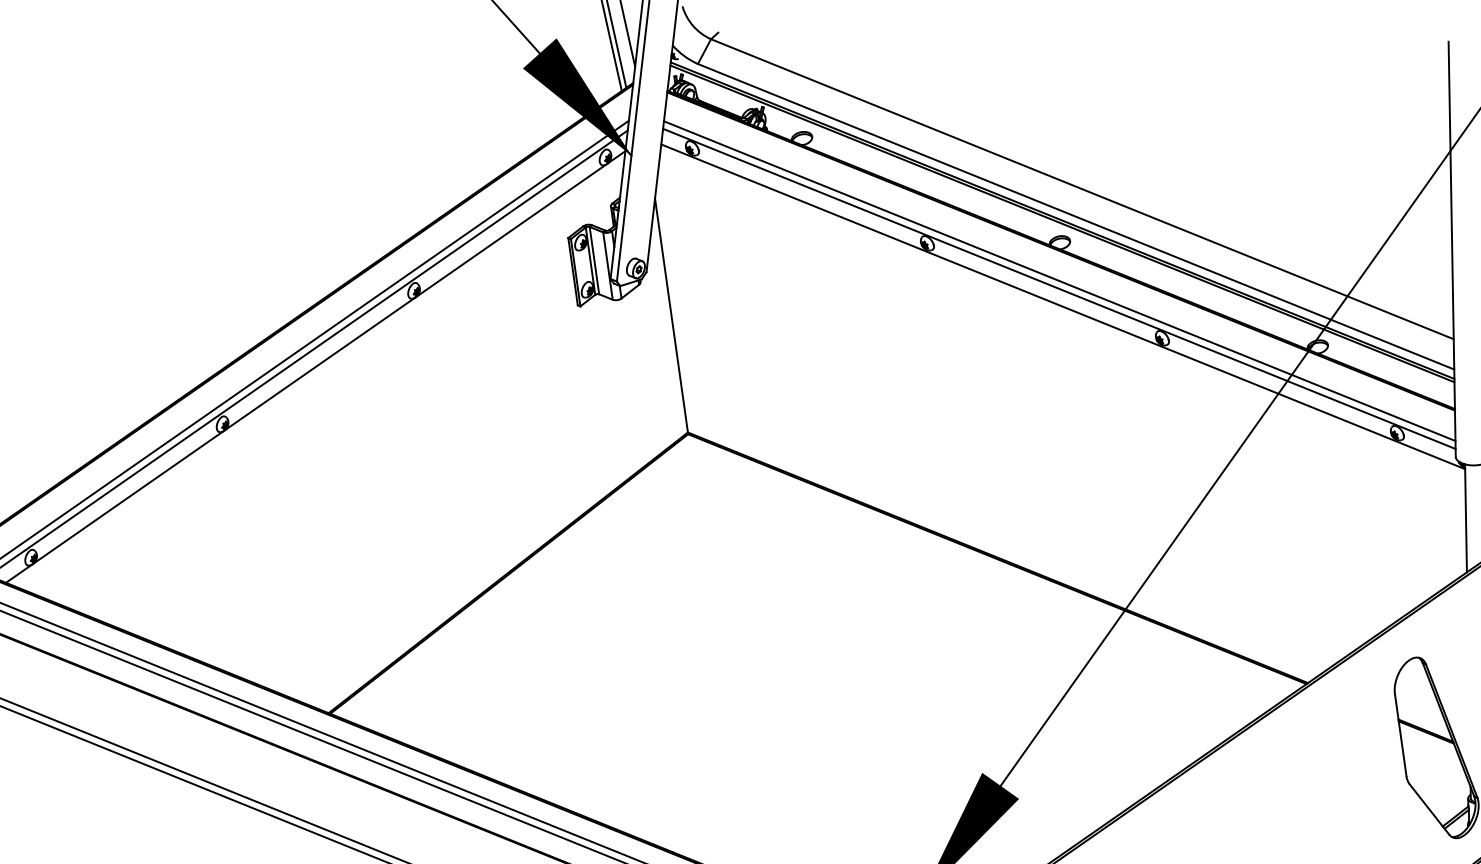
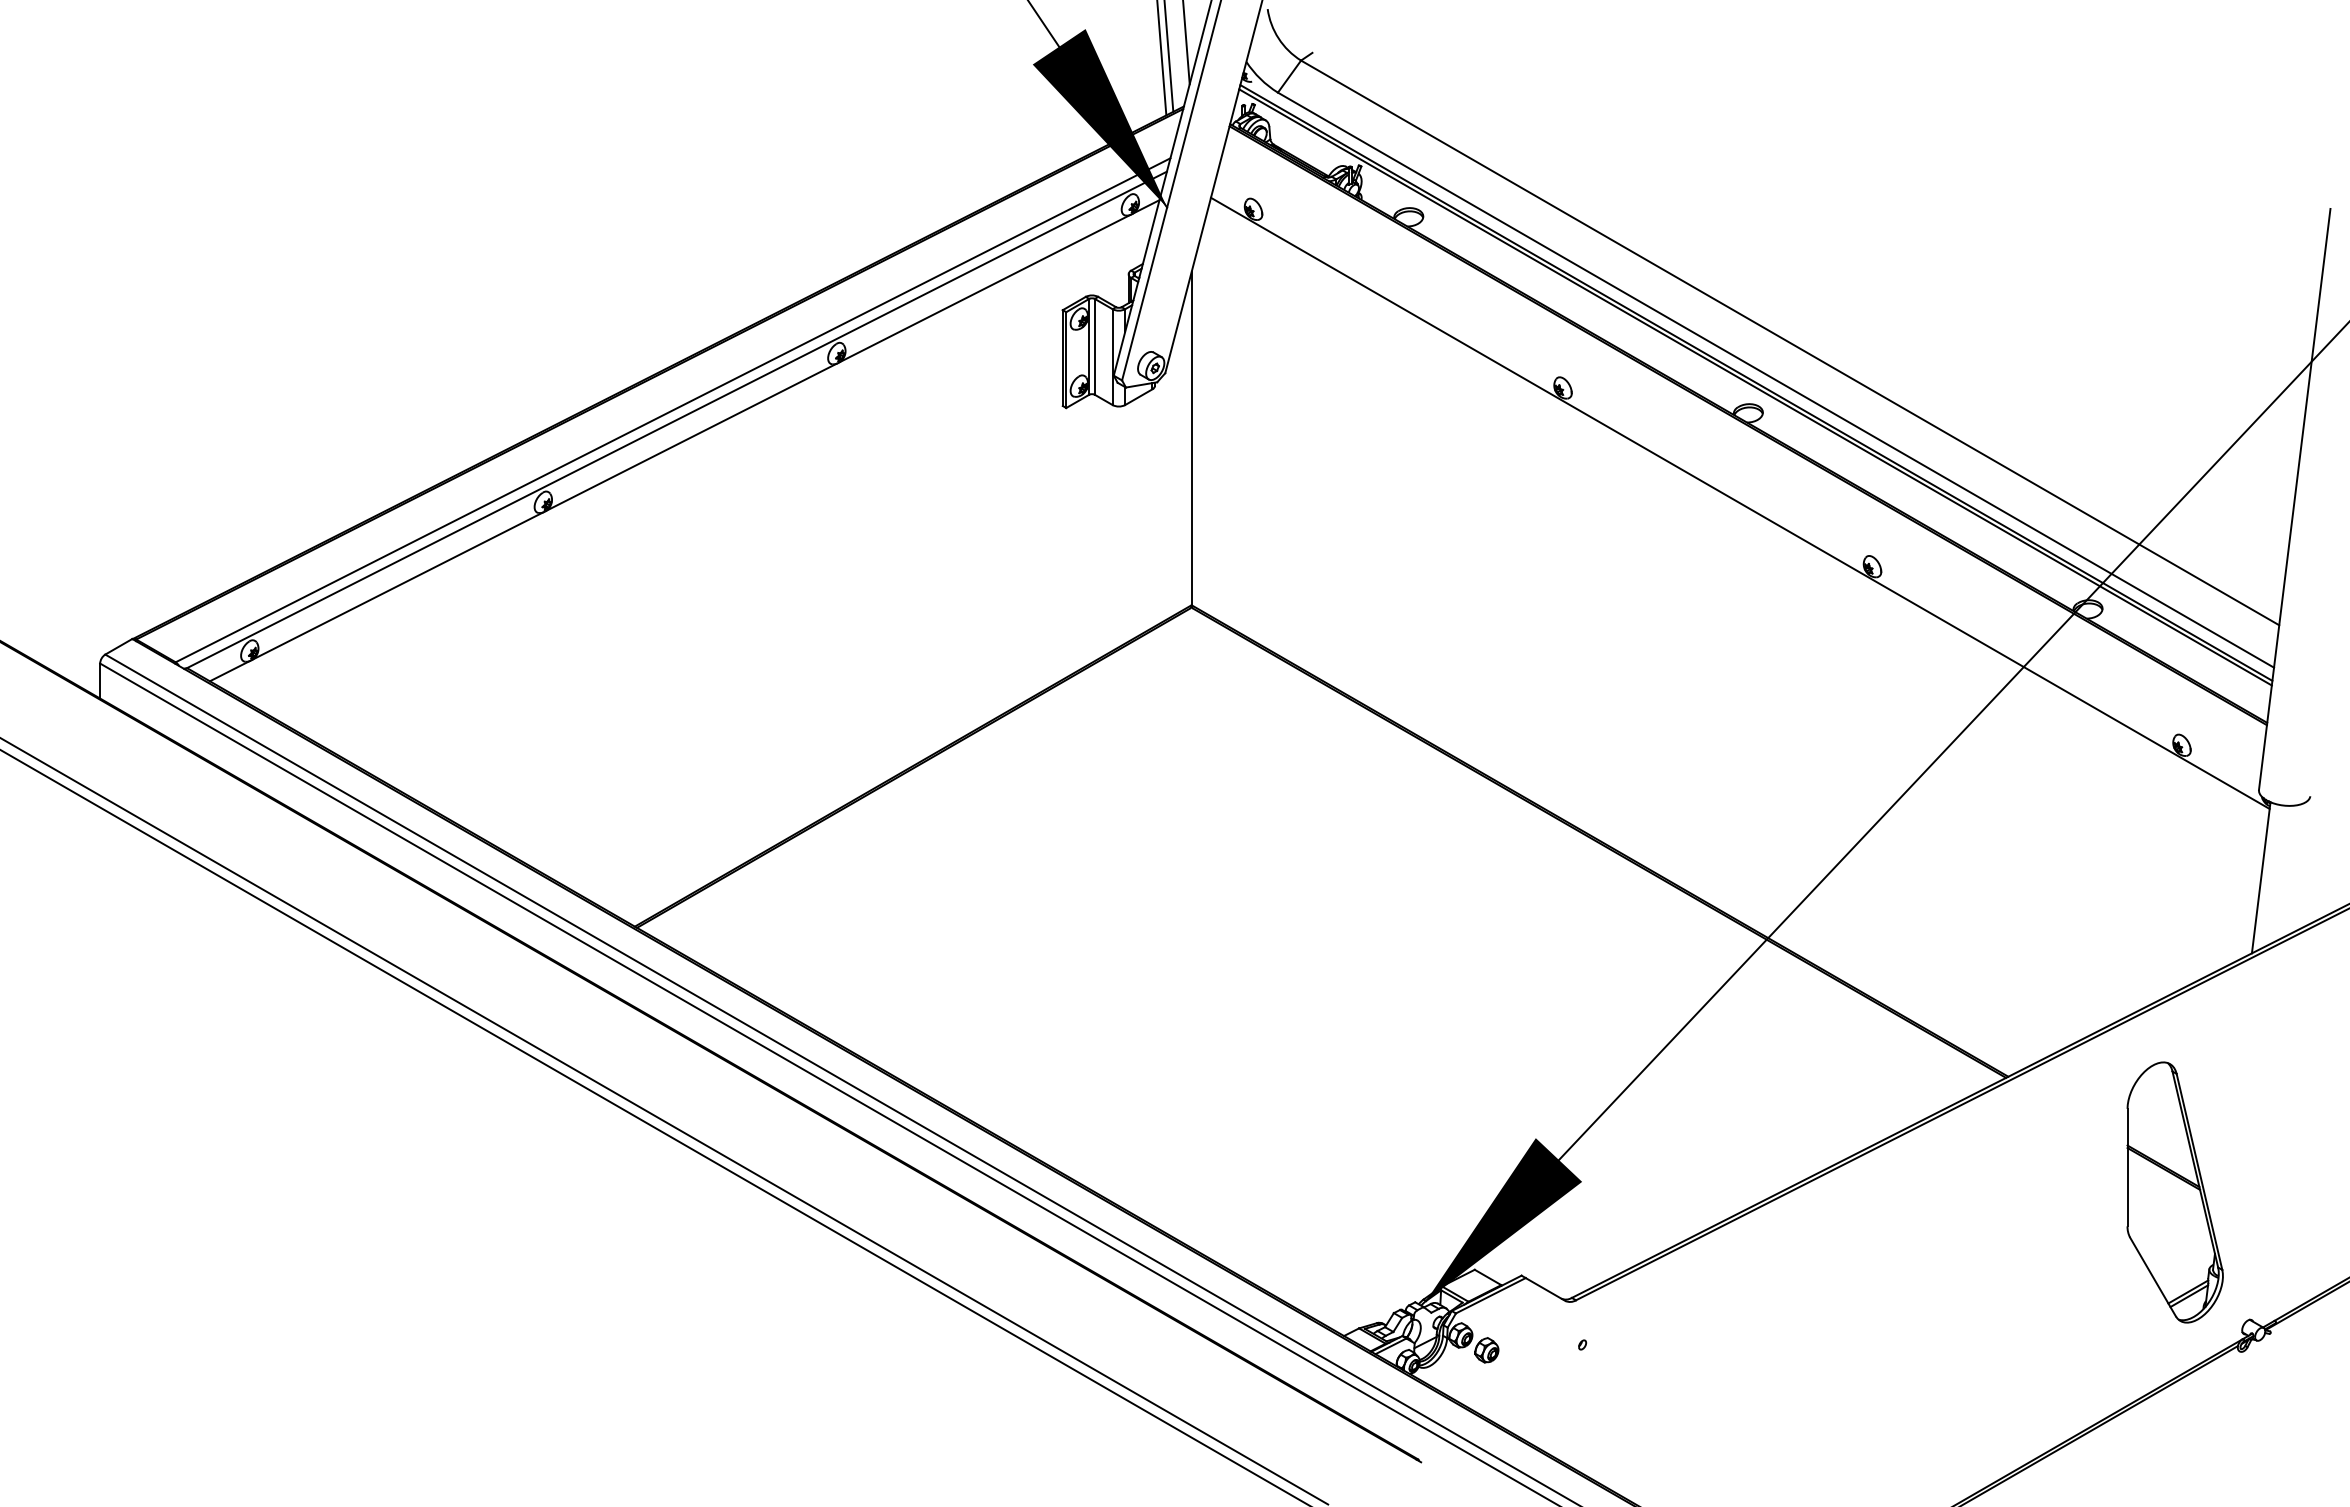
line: (1059, 280) -> (1740, 466), removed
line: (1059, 288) -> (1738, 477), removed

